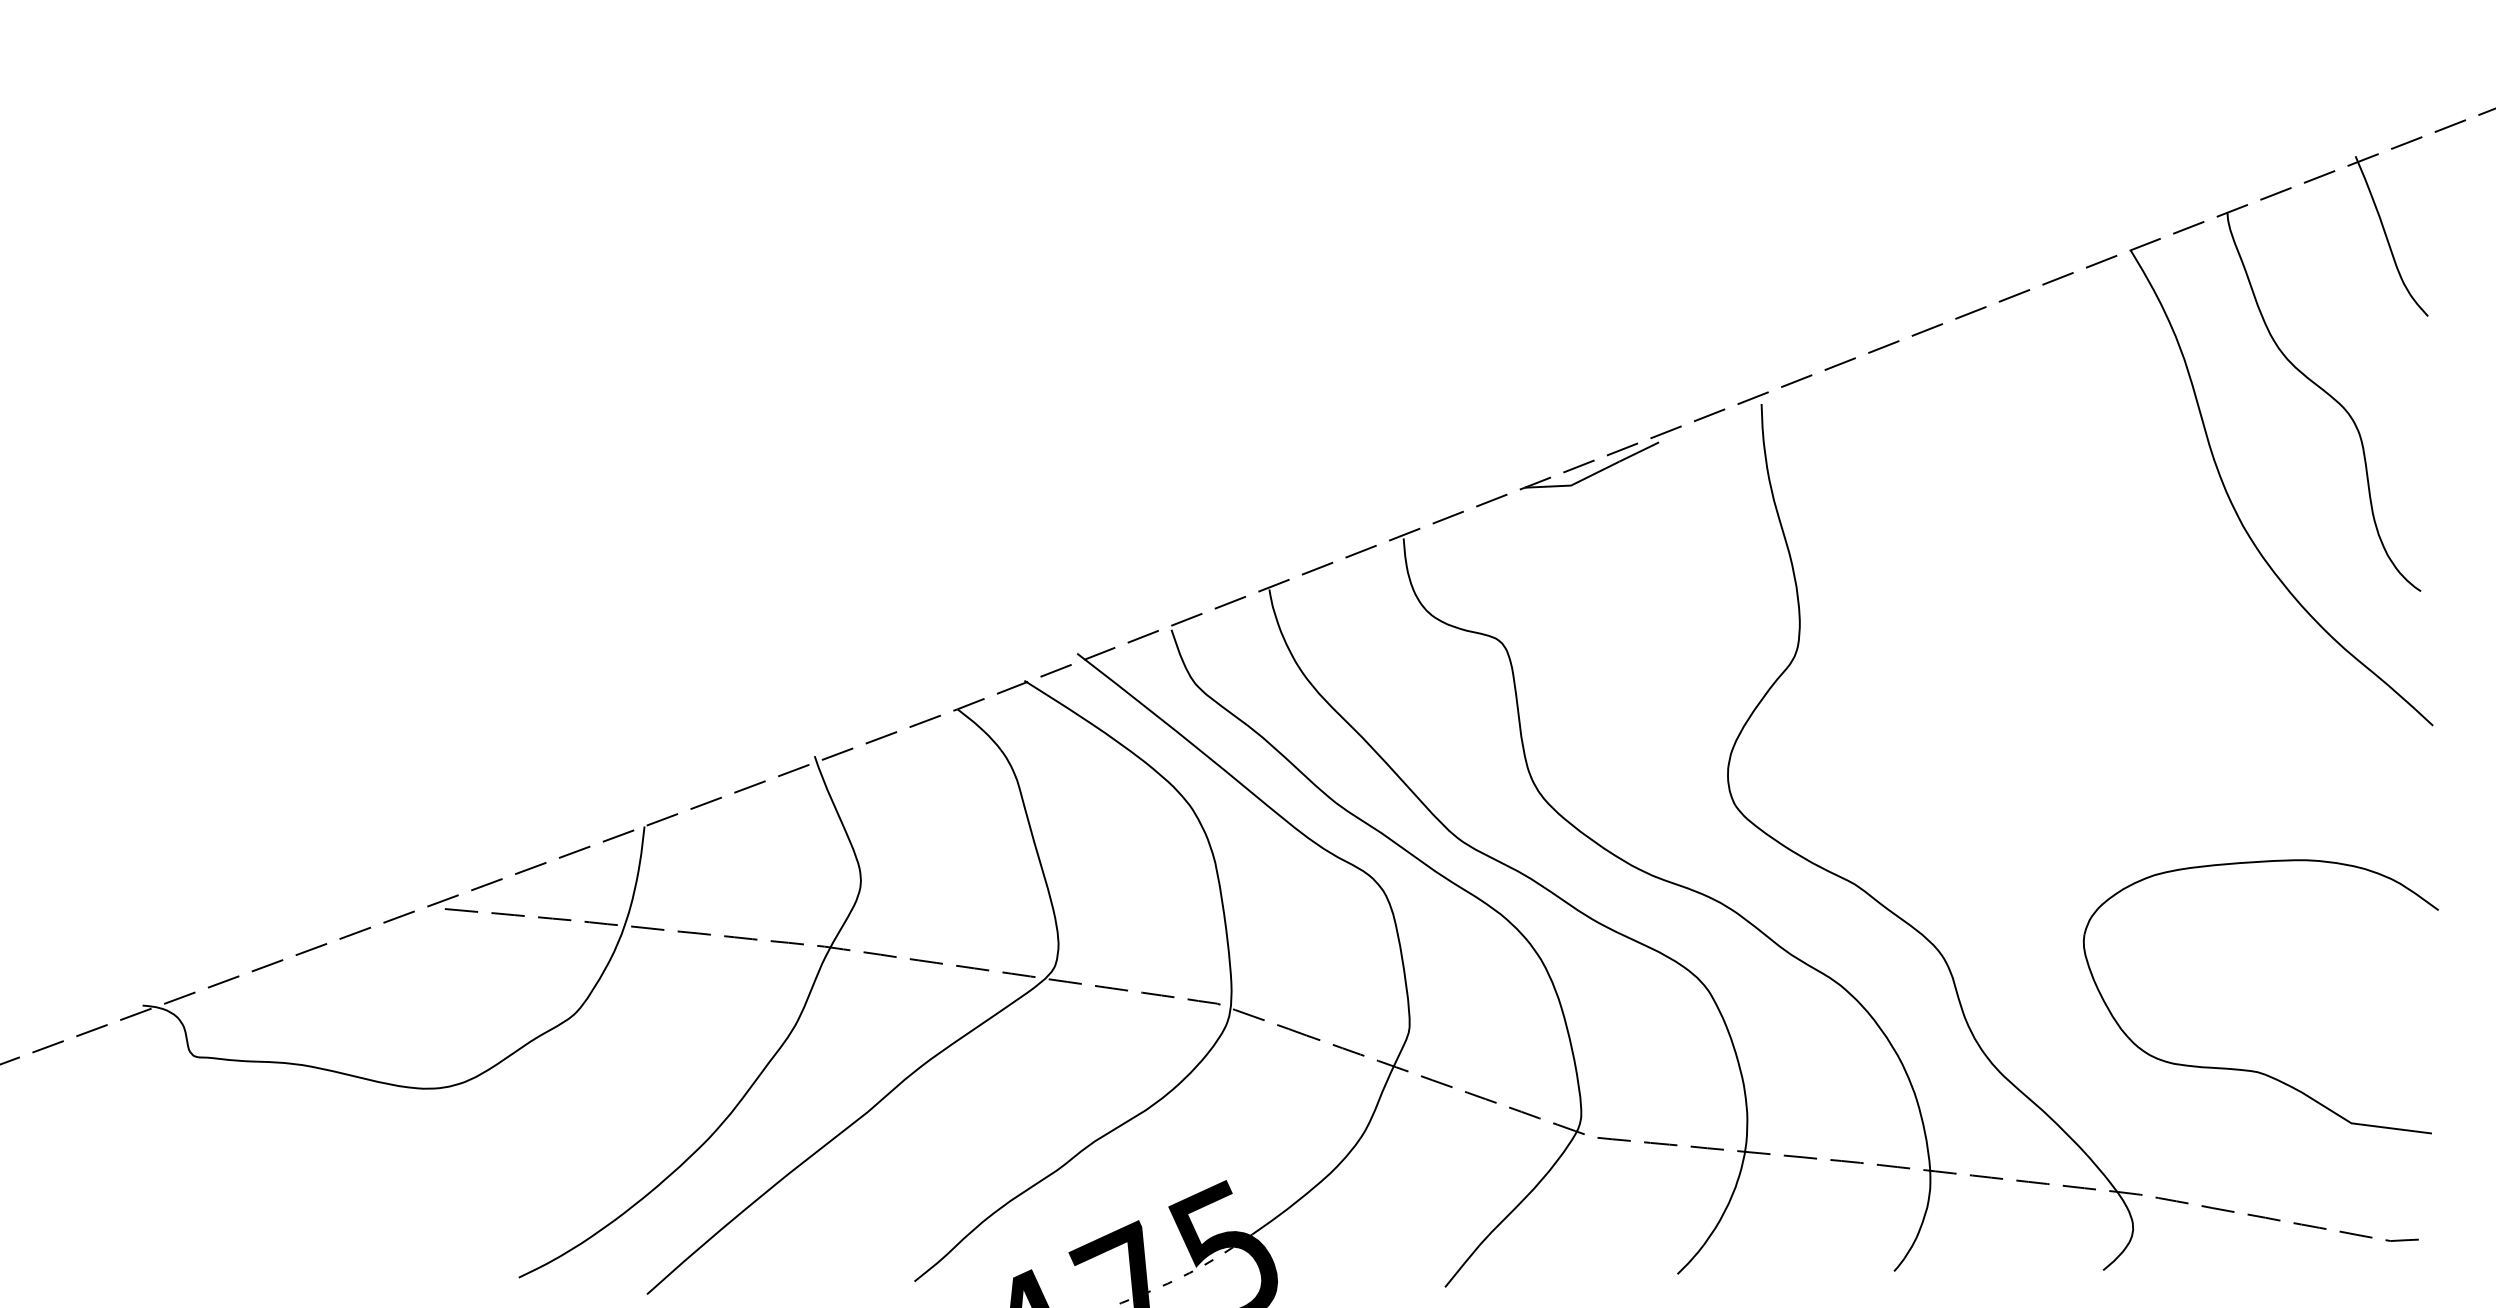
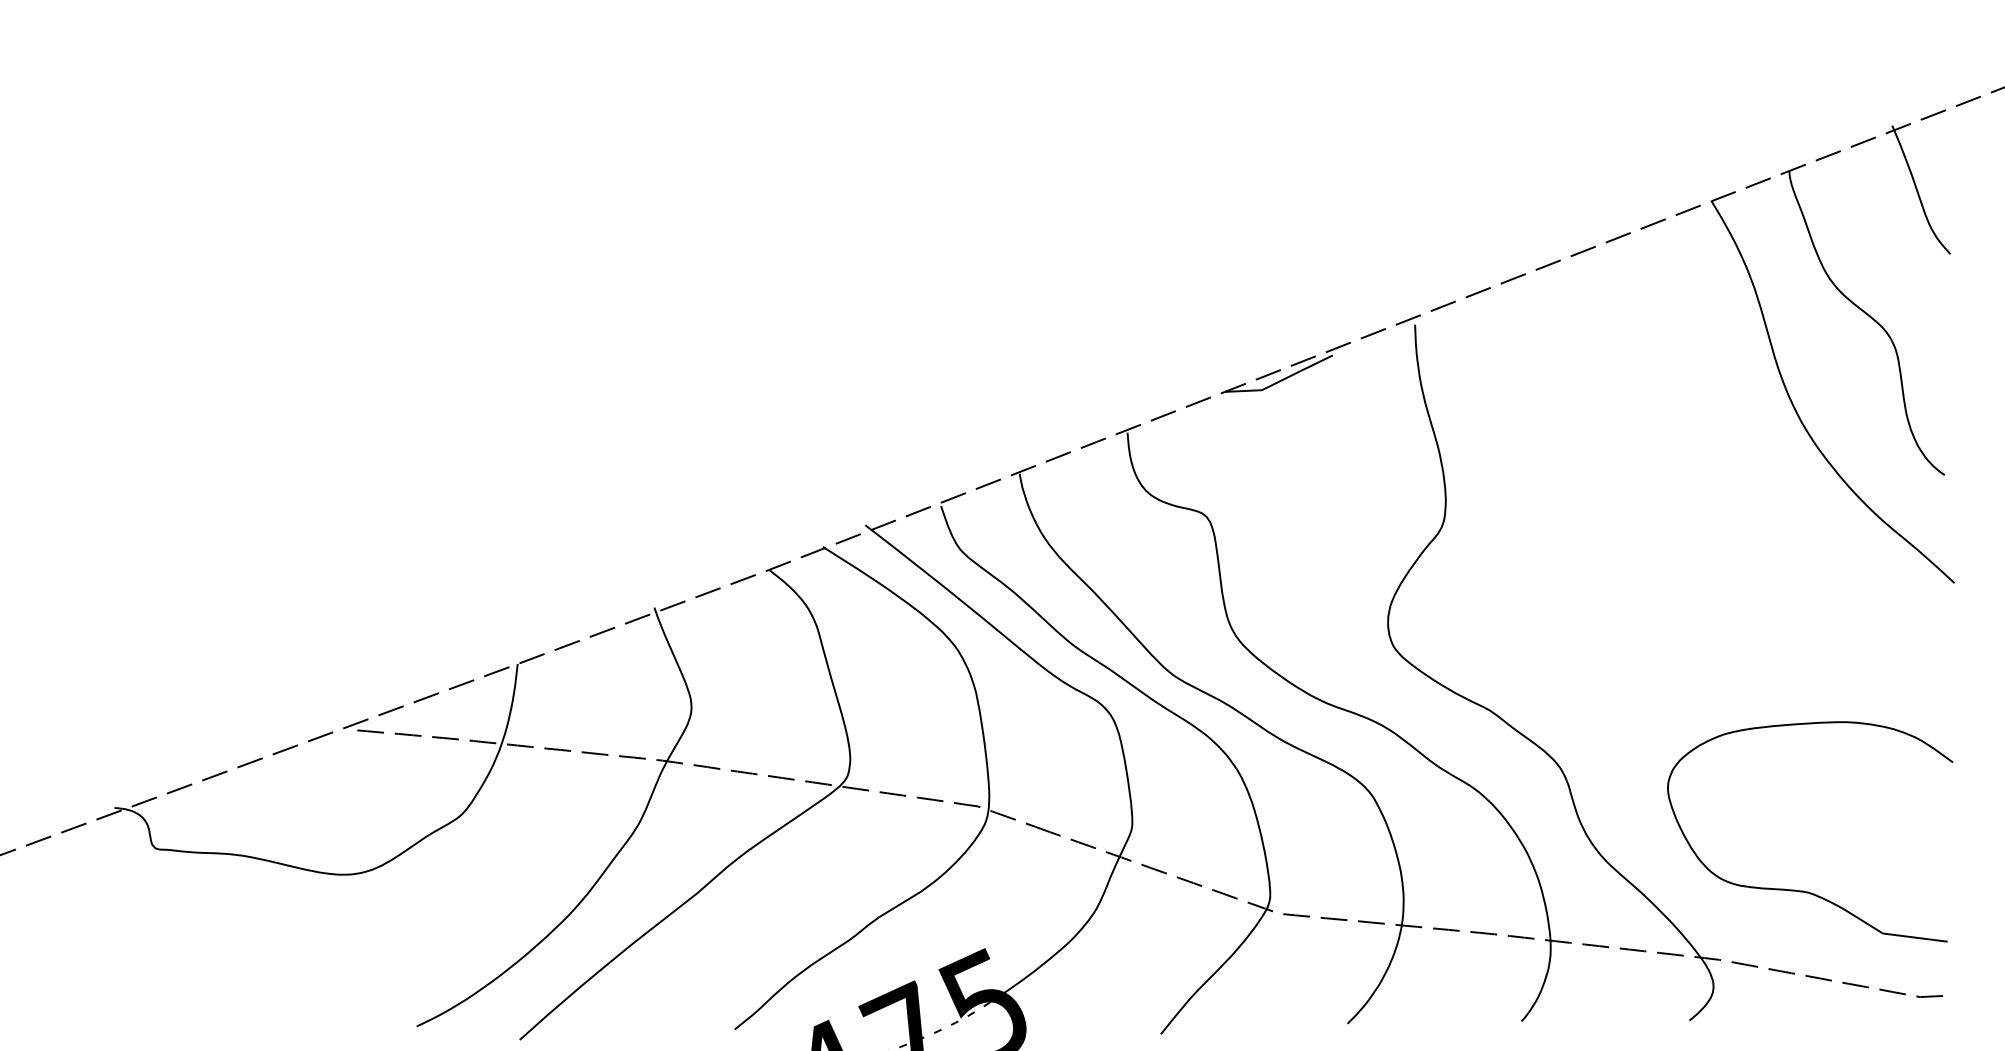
part: (2252, 1069) -> (1803, 890), moved

